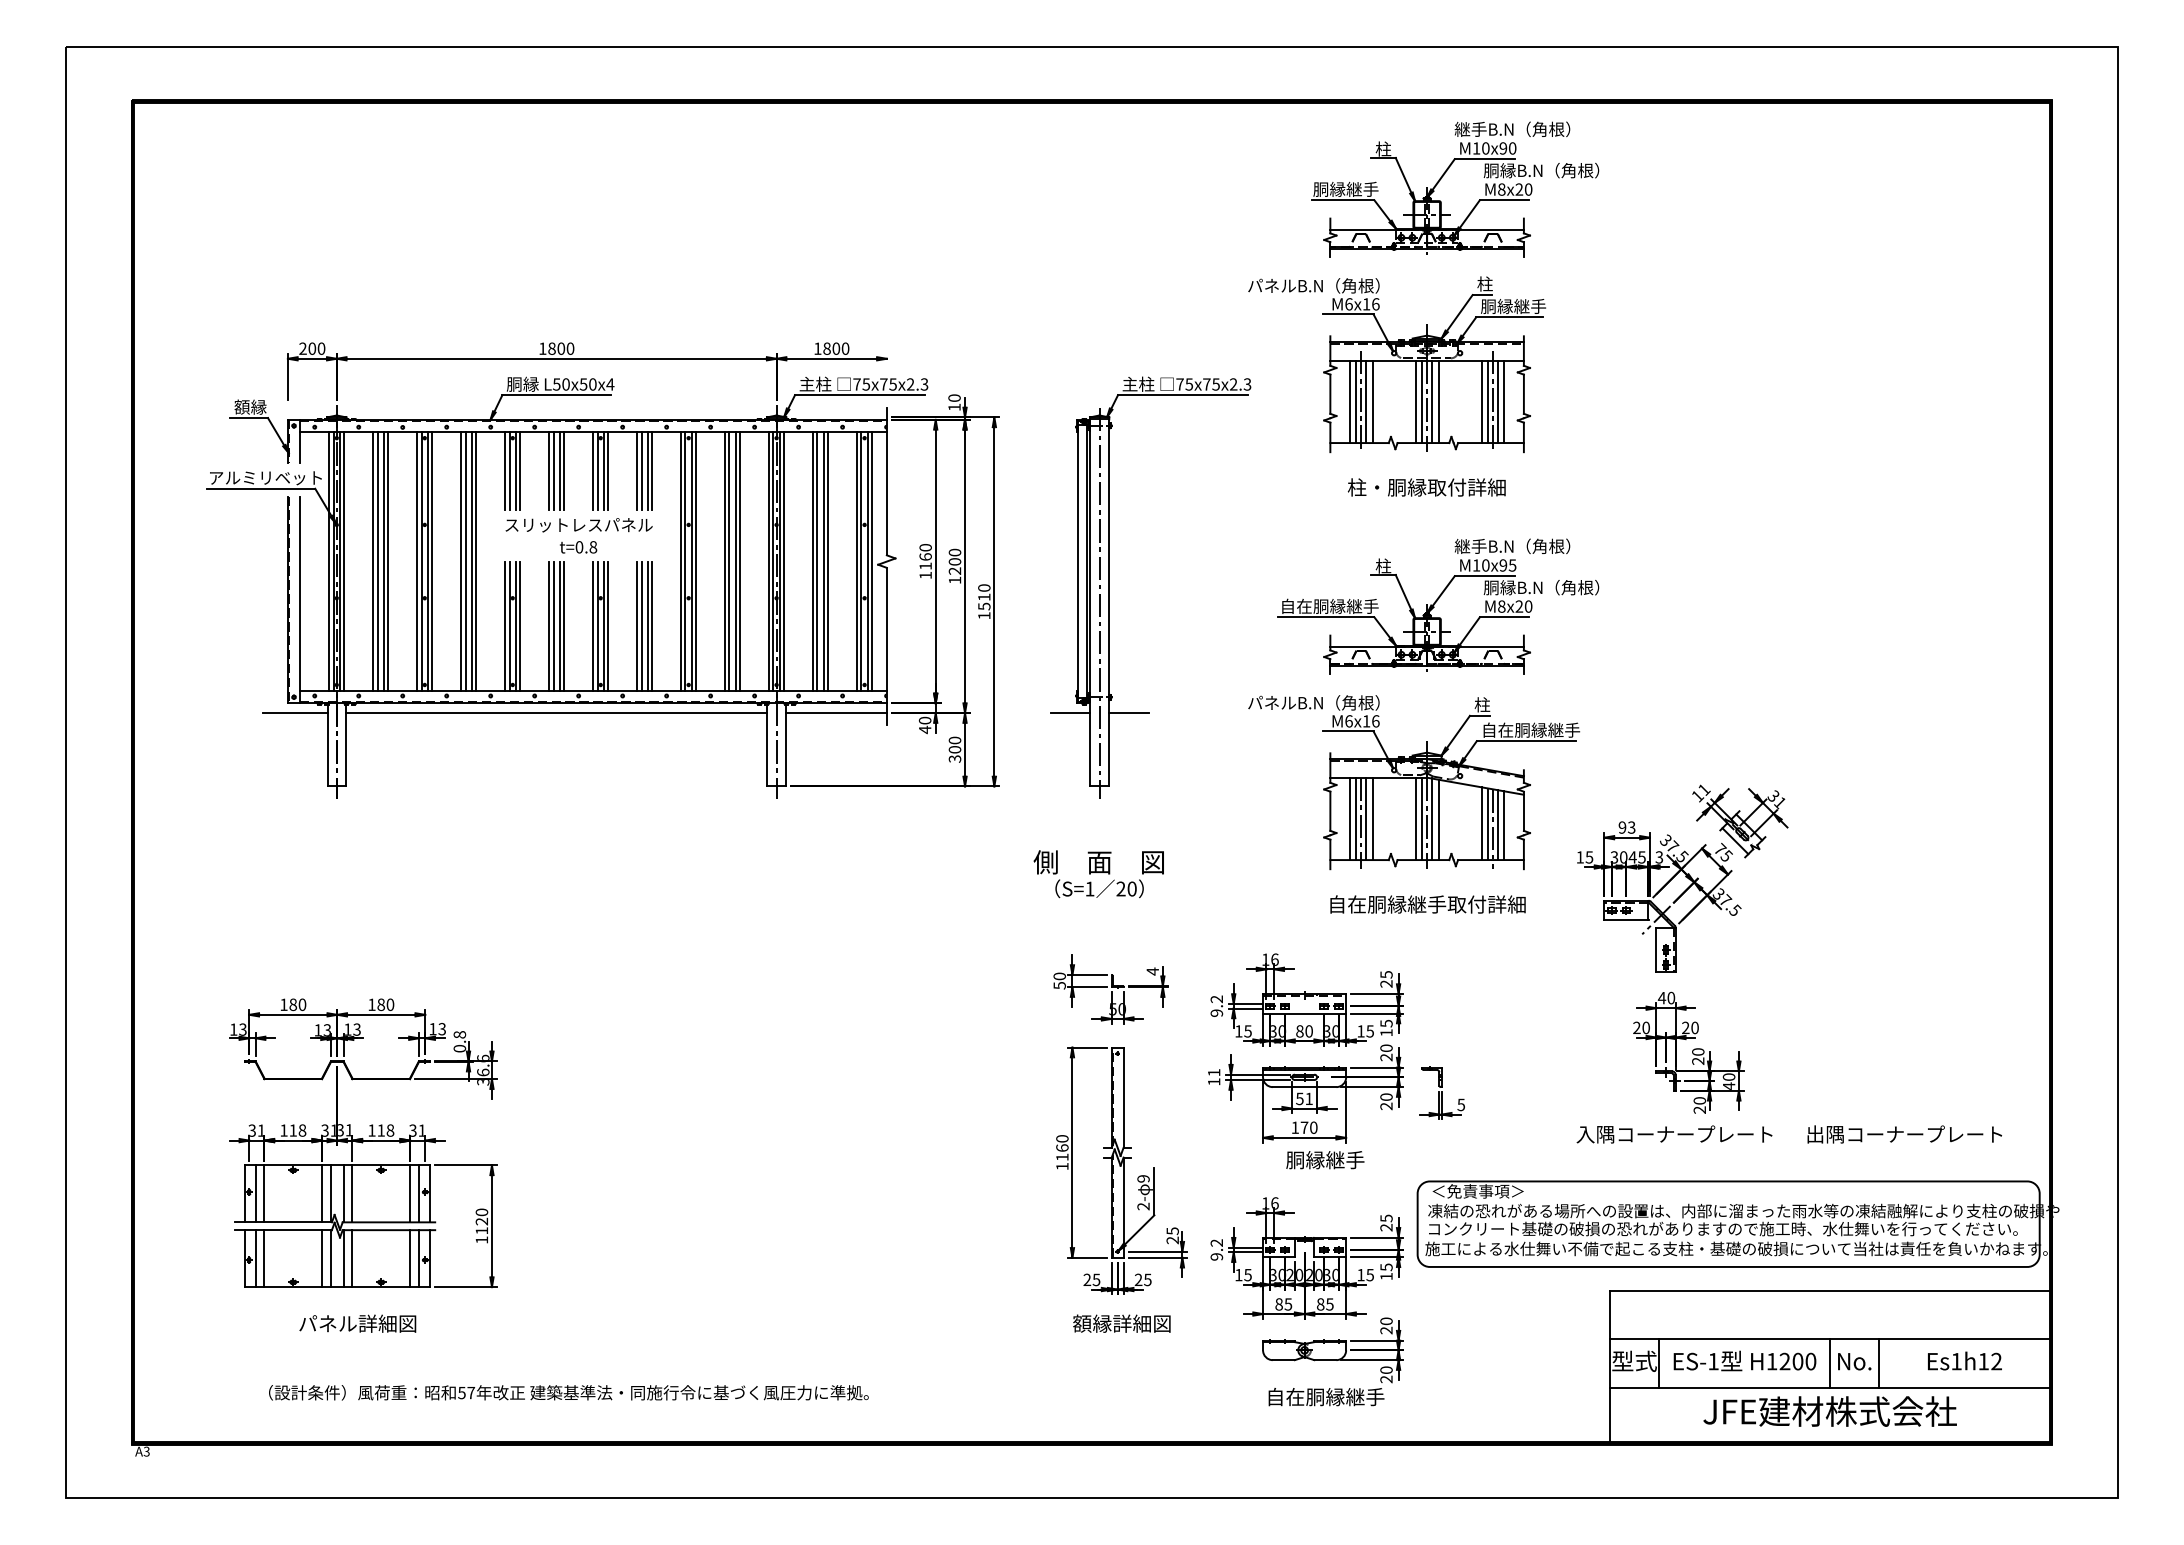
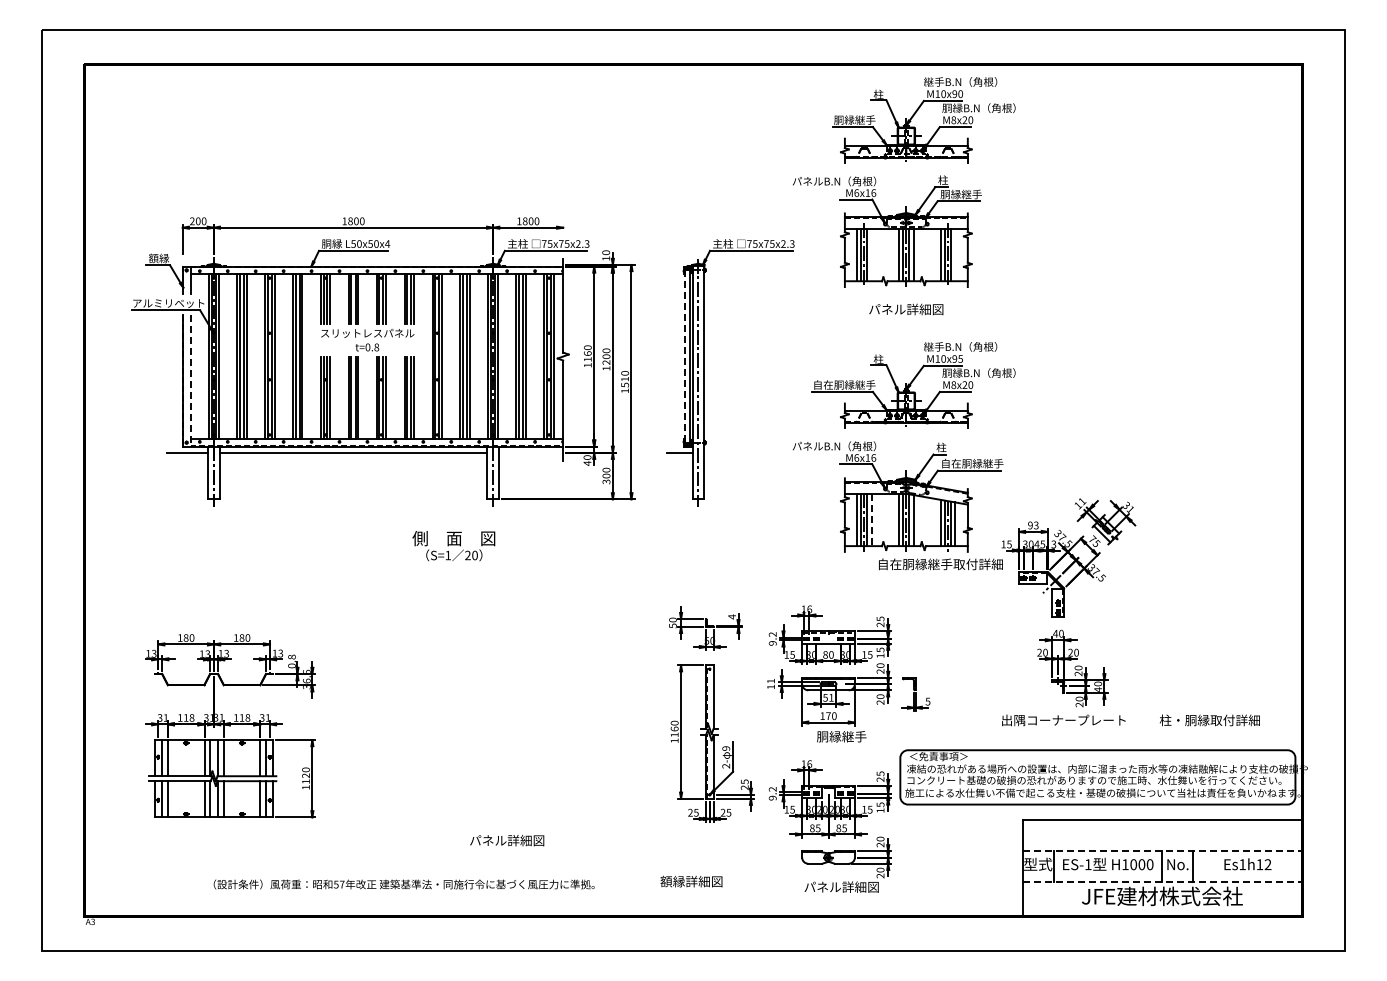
line: (1372, 400) -> (871, 254), removed
line: (1504, 400) -> (955, 254), removed
text: (1427, 487) -> (906, 309), 柱・胴縁取付詳細 -> パネル詳細図
line: (1077, 561) -> (684, 356), solid -> dashed
line: (300, 599) -> (190, 380), solid -> dashed
line: (836, 712) -> (531, 452), removed
line: (1128, 712) -> (716, 452), removed
line: (1372, 819) -> (871, 520), solid -> dashed
text: (1098, 874) -> (453, 546), moved
text: (1427, 904) -> (940, 564), moved
text: (1584, 1134) -> (1006, 720), 入隅コーナープレート -> 出隅コーナープレート
text: (1904, 1134) -> (1209, 720), 出隅コーナープレート -> 柱・胴縁取付詳細
text: (358, 1323) -> (507, 840), moved
text: (1121, 1323) -> (691, 881), moved
line: (1830, 1339) -> (1162, 850), solid -> dashed
text: (1784, 1361) -> (1133, 864), H1200 -> H1000
line: (1830, 1388) -> (1162, 881), solid -> dashed
text: (567, 1392) -> (403, 884), moved
text: (1325, 1395) -> (841, 886), 自在胴縁継手 -> パネル詳細図

